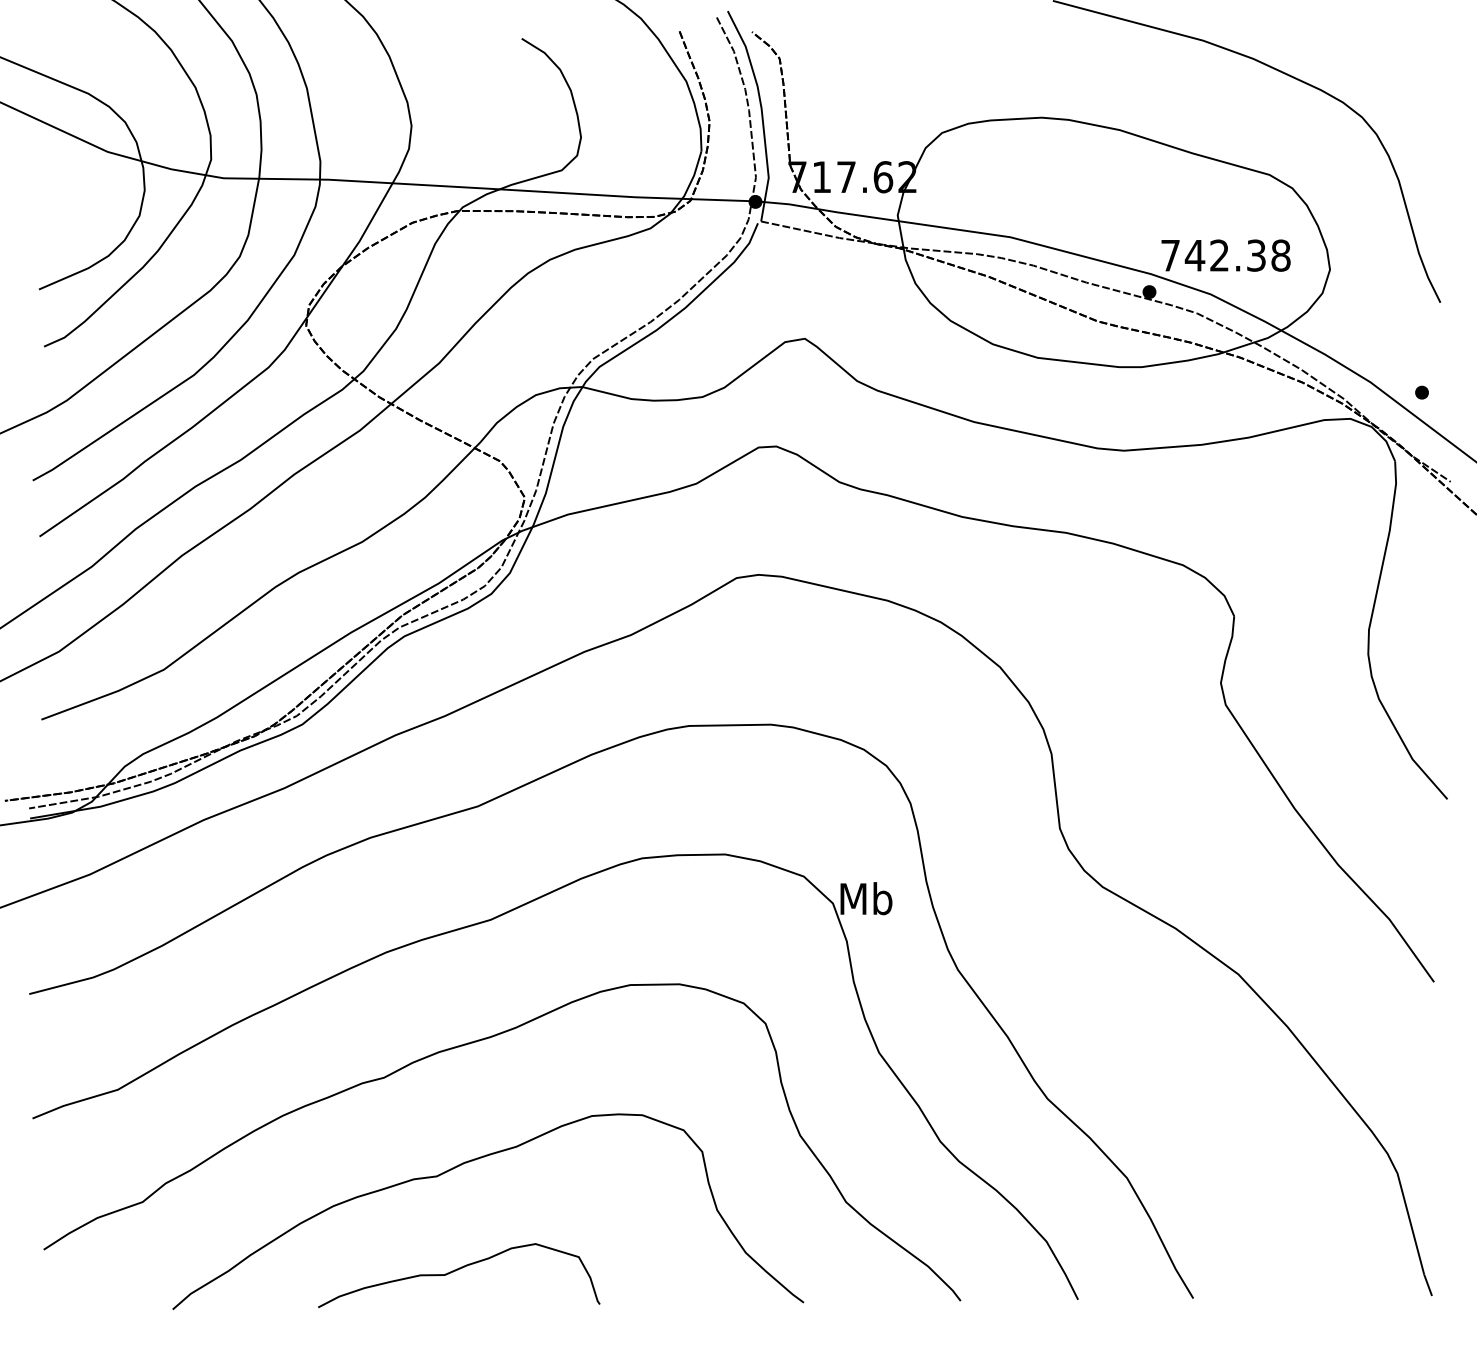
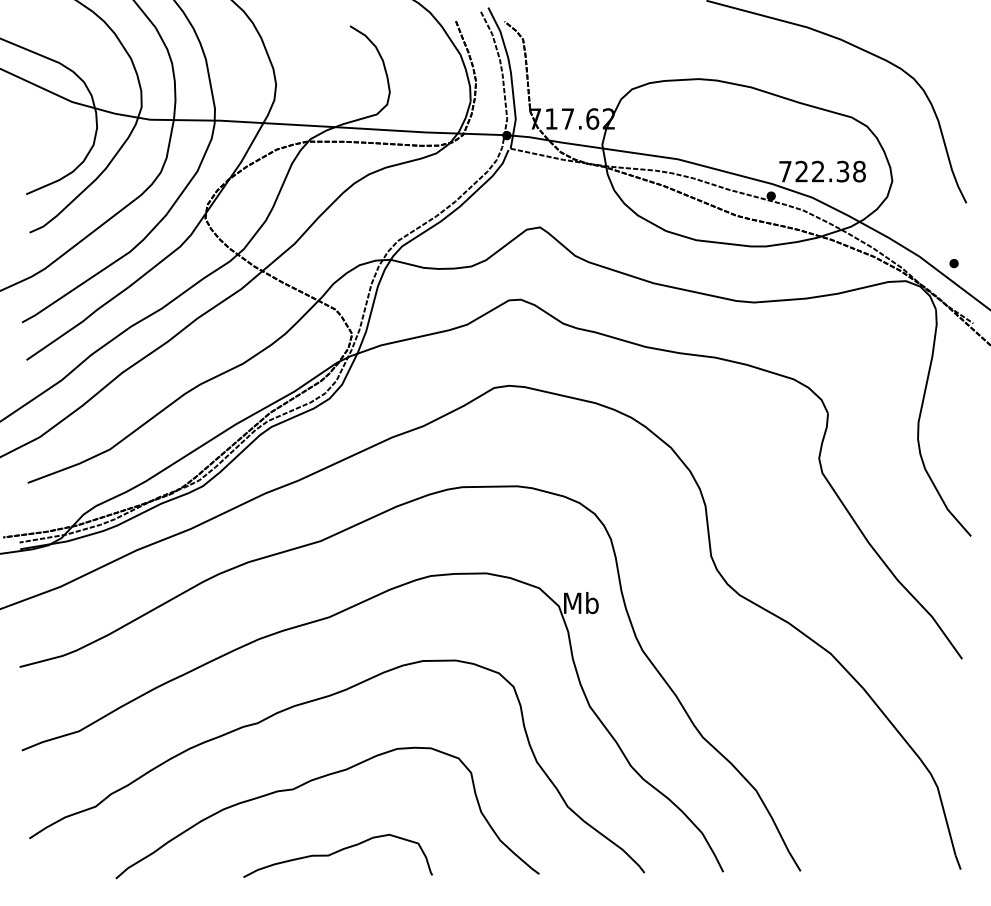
text: (1194, 255) -> (801, 171), 742.38 -> 722.38
curve: (456, 1271) -> (336, 853), moved

